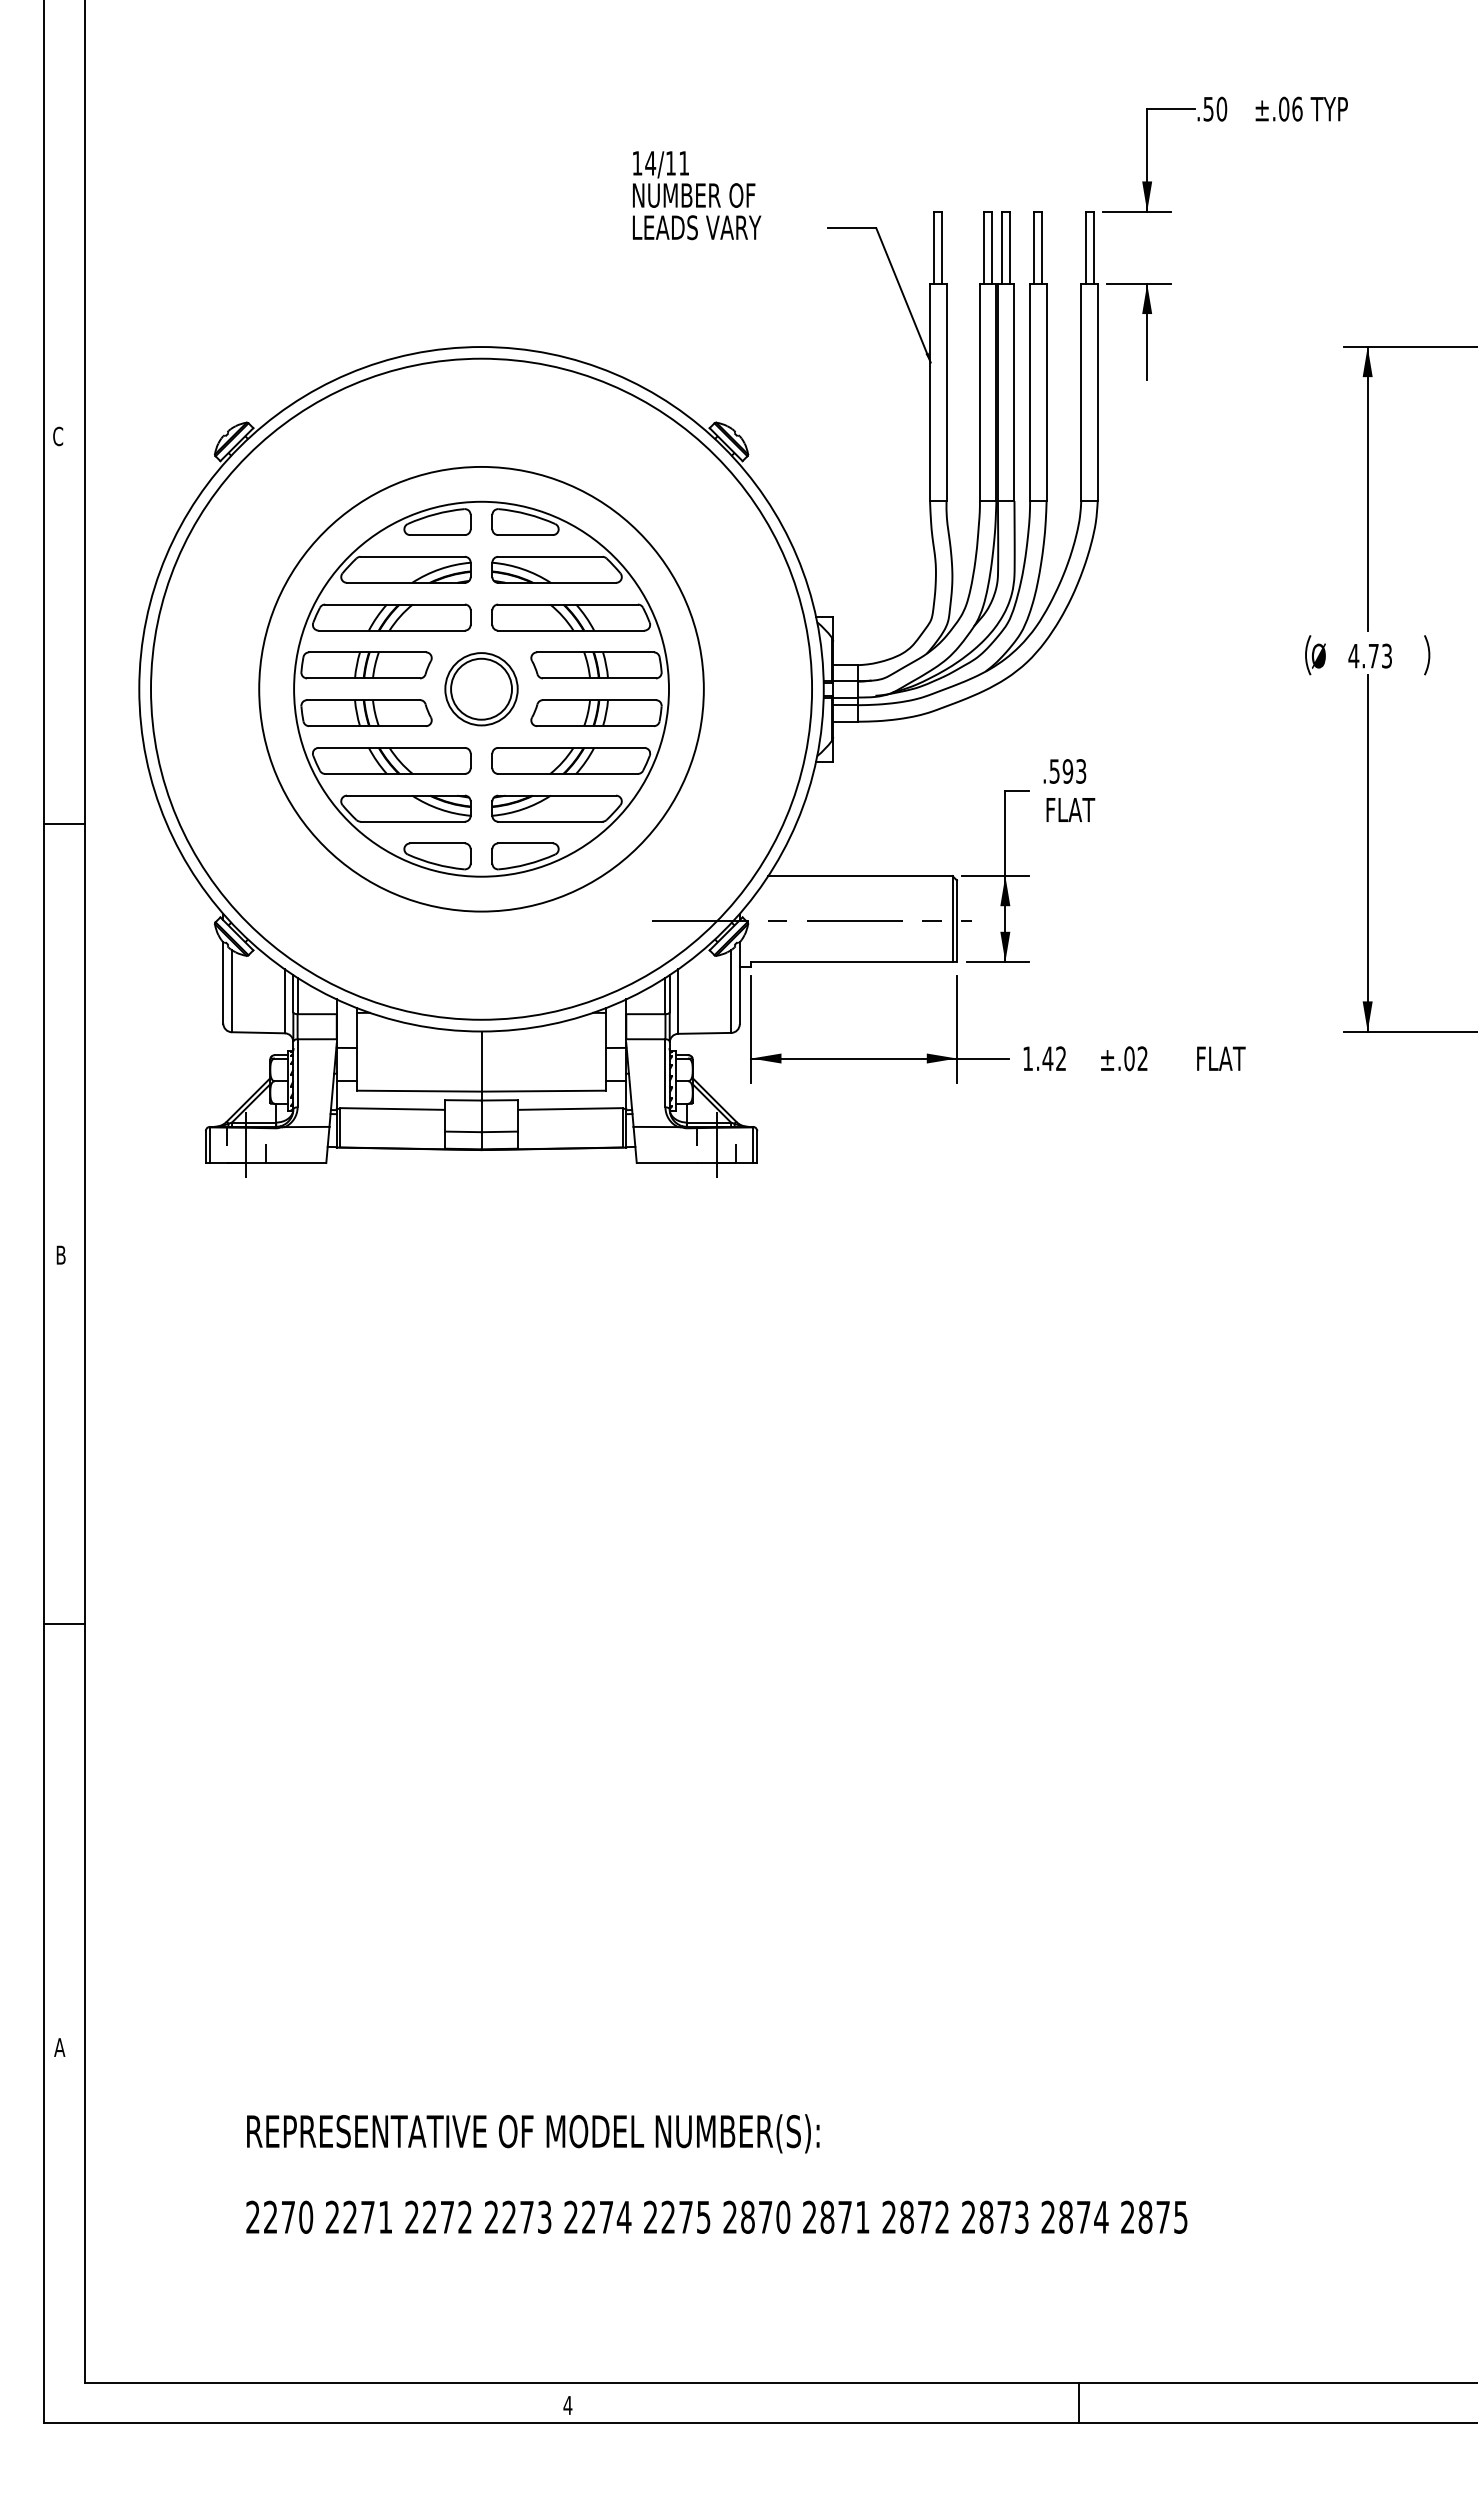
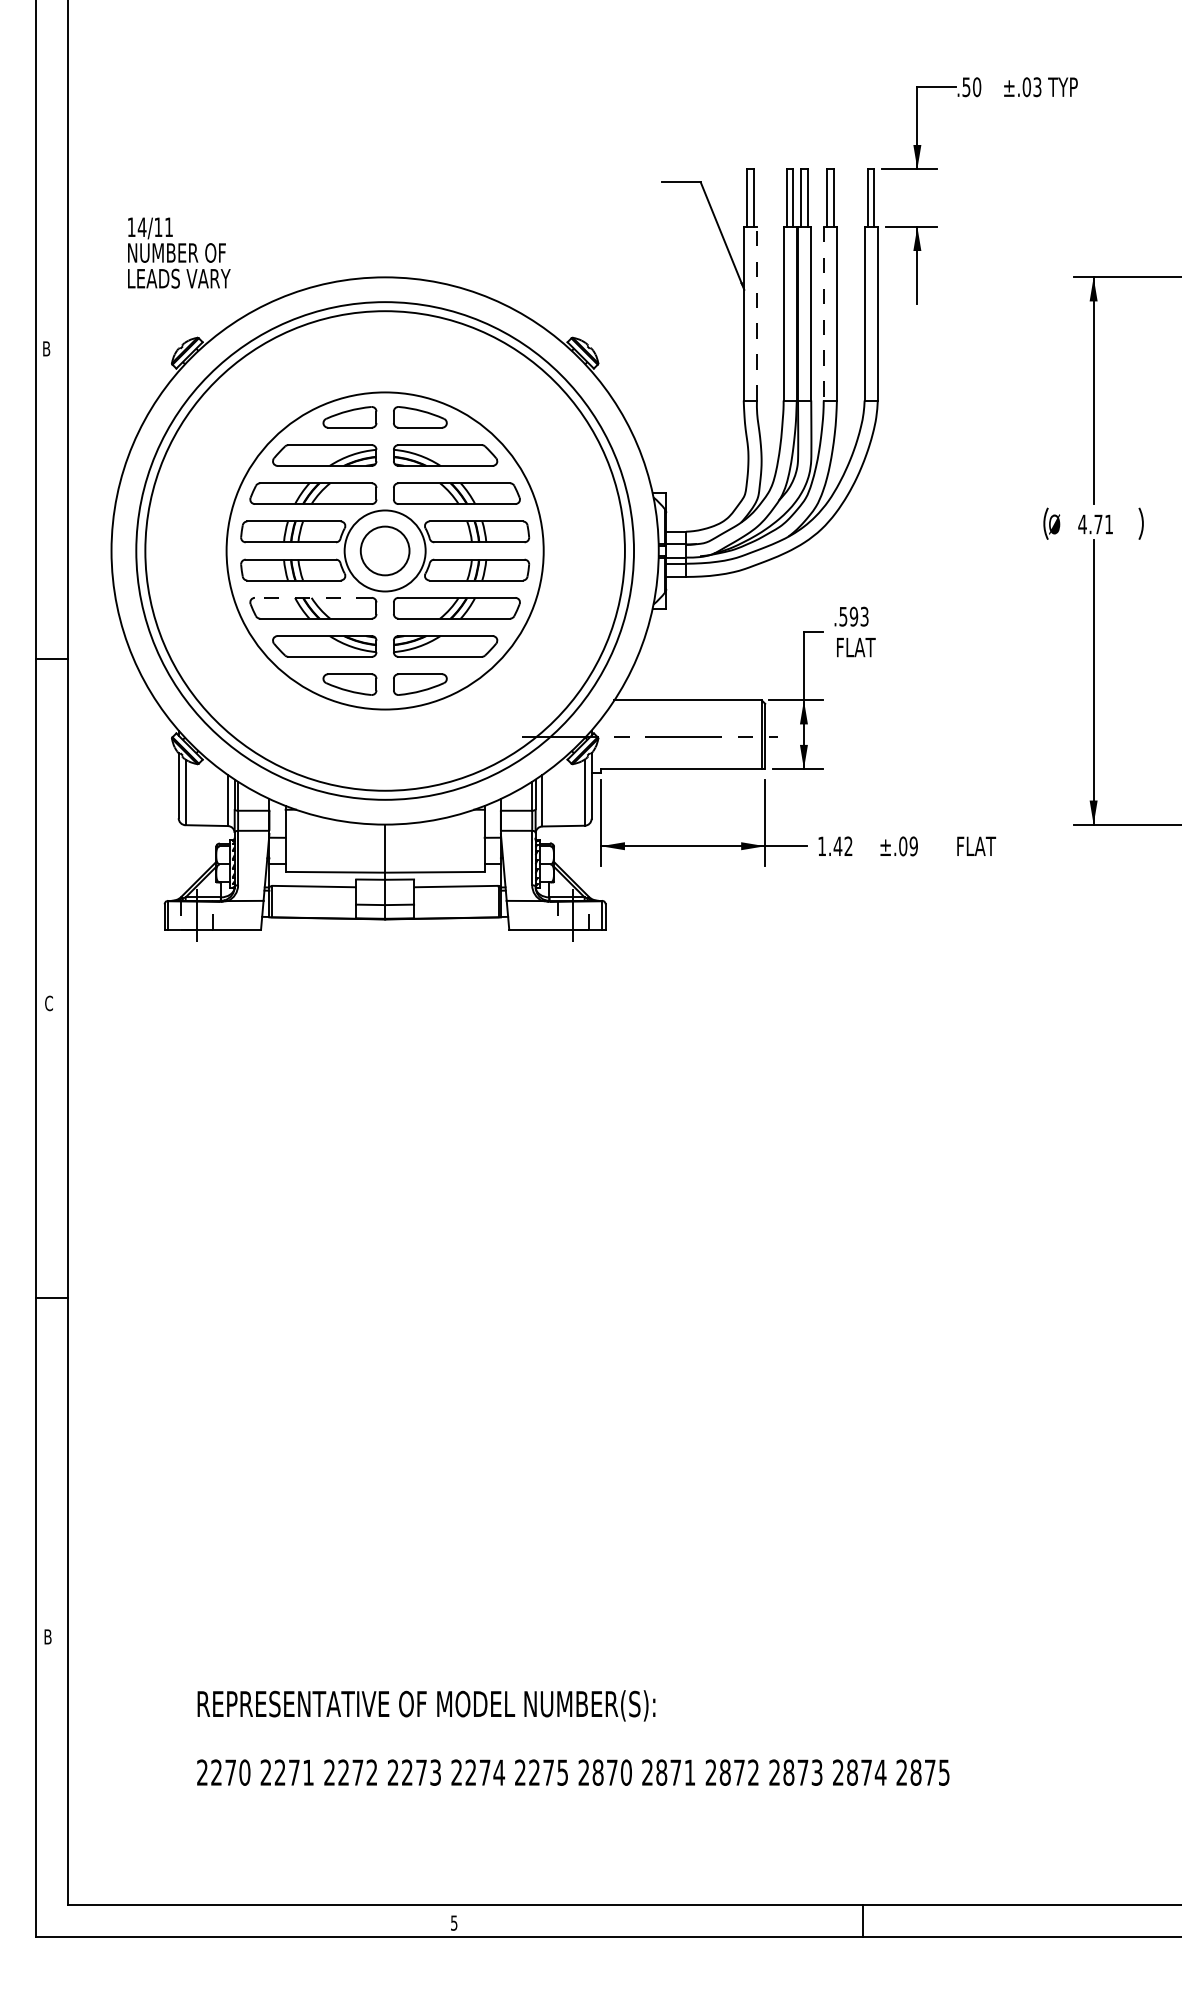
text: (1297, 108) -> (1037, 86), ±.06 -> ±.03
text: (697, 195) -> (179, 252), moved
line: (946, 392) -> (756, 313), solid -> dashed
line: (1030, 392) -> (824, 313), solid -> dashed
text: (58, 436) -> (46, 348), C -> B
text: (1386, 655) -> (1108, 523), 4.73 -> 4.71
circle: (481, 688) -> (385, 550), size x0.6
circle: (481, 688) -> (385, 550), size x1.4
circle: (481, 688) -> (385, 550), size x1.6
circle: (481, 689) -> (385, 551), size x1.4
line: (391, 747) -> (313, 597), solid -> dashed
text: (1142, 1058) -> (913, 846), ±.02 -> ±.09
text: (61, 1254) -> (49, 1002), B -> C
text: (59, 2047) -> (47, 1636), A -> B
text: (567, 2405) -> (453, 1923), 4 -> 5

